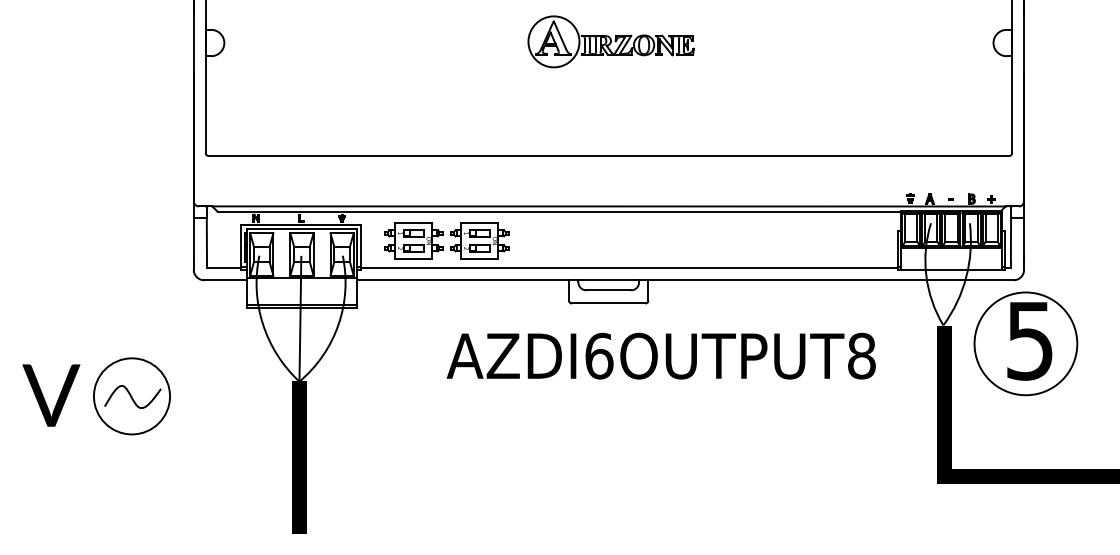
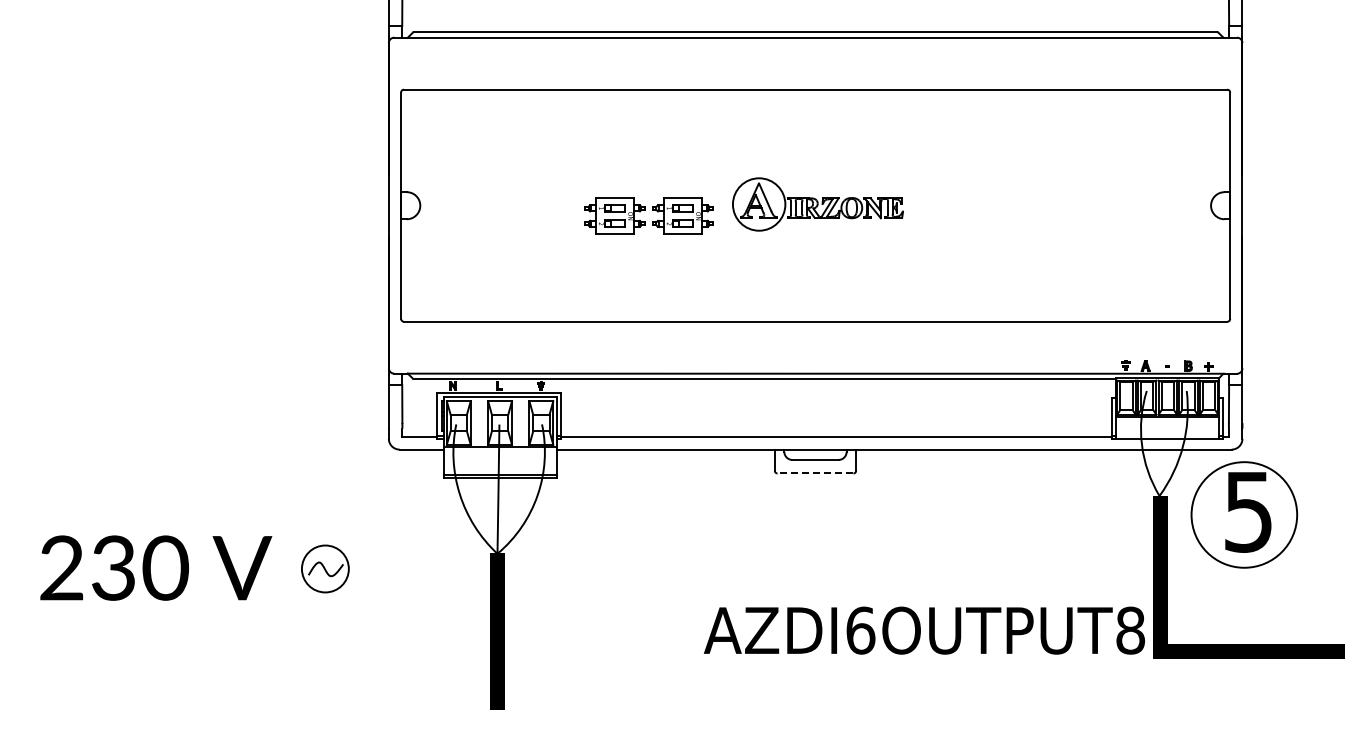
part: (446, 240) -> (648, 215), moved
line: (608, 303) -> (815, 473), solid -> dashed
text: (660, 356) -> (923, 630), moved
part: (132, 395) -> (325, 568), size x0.6

